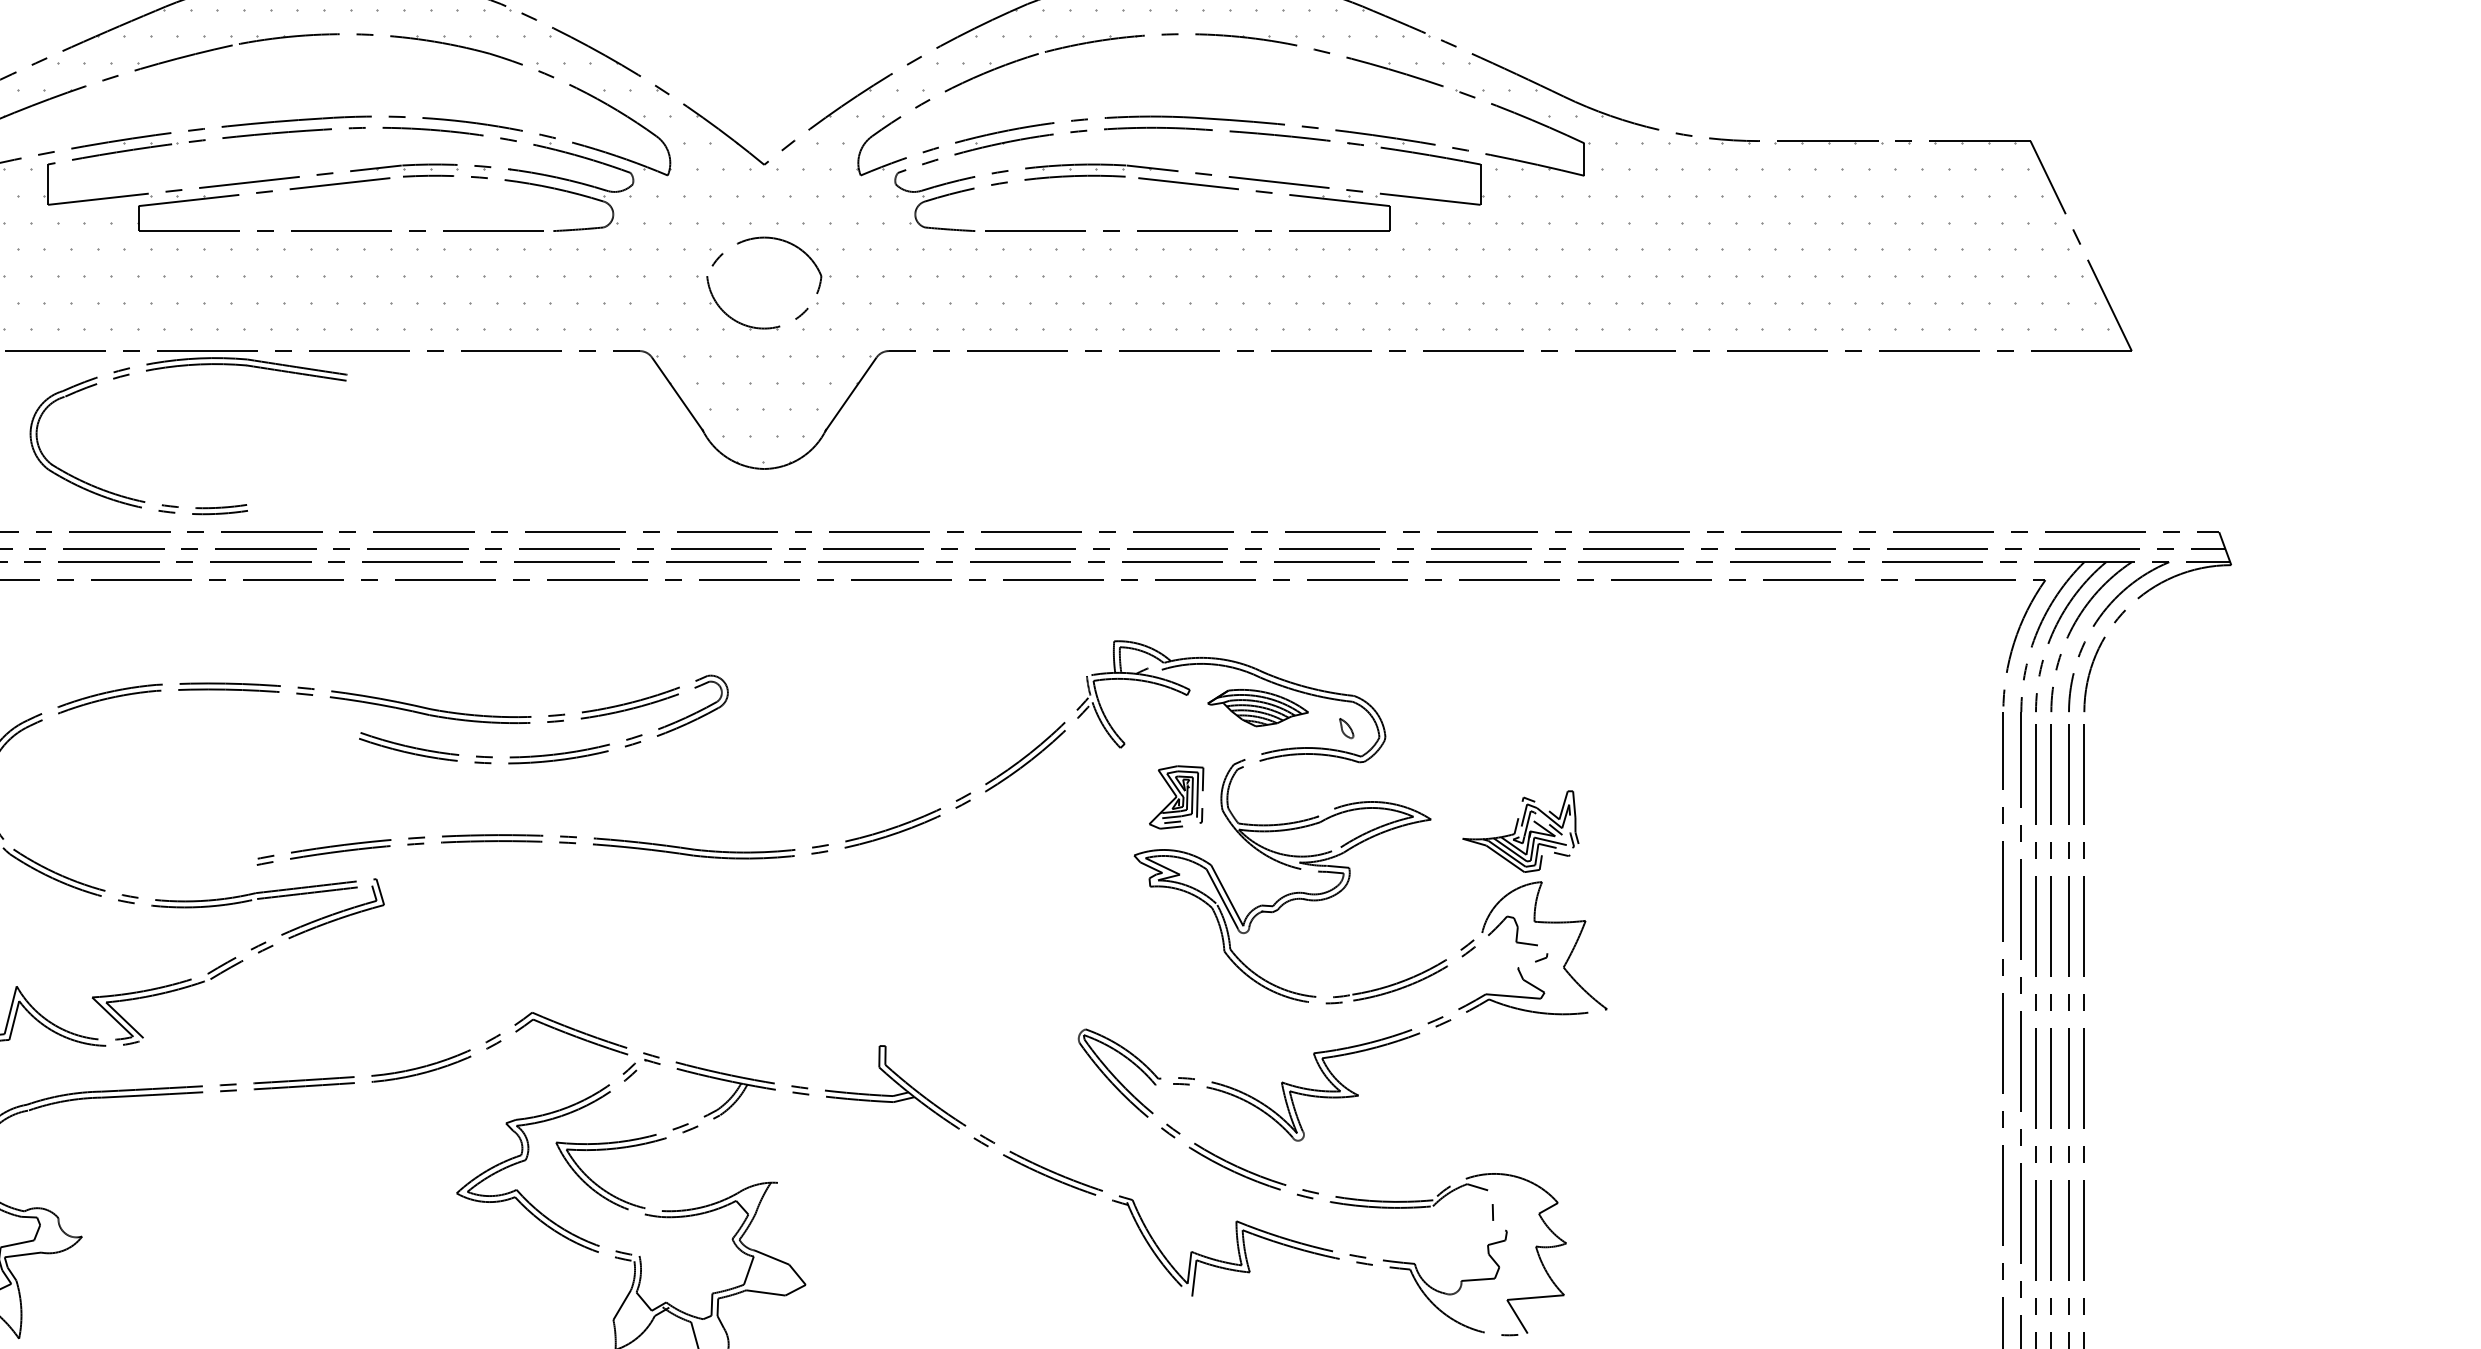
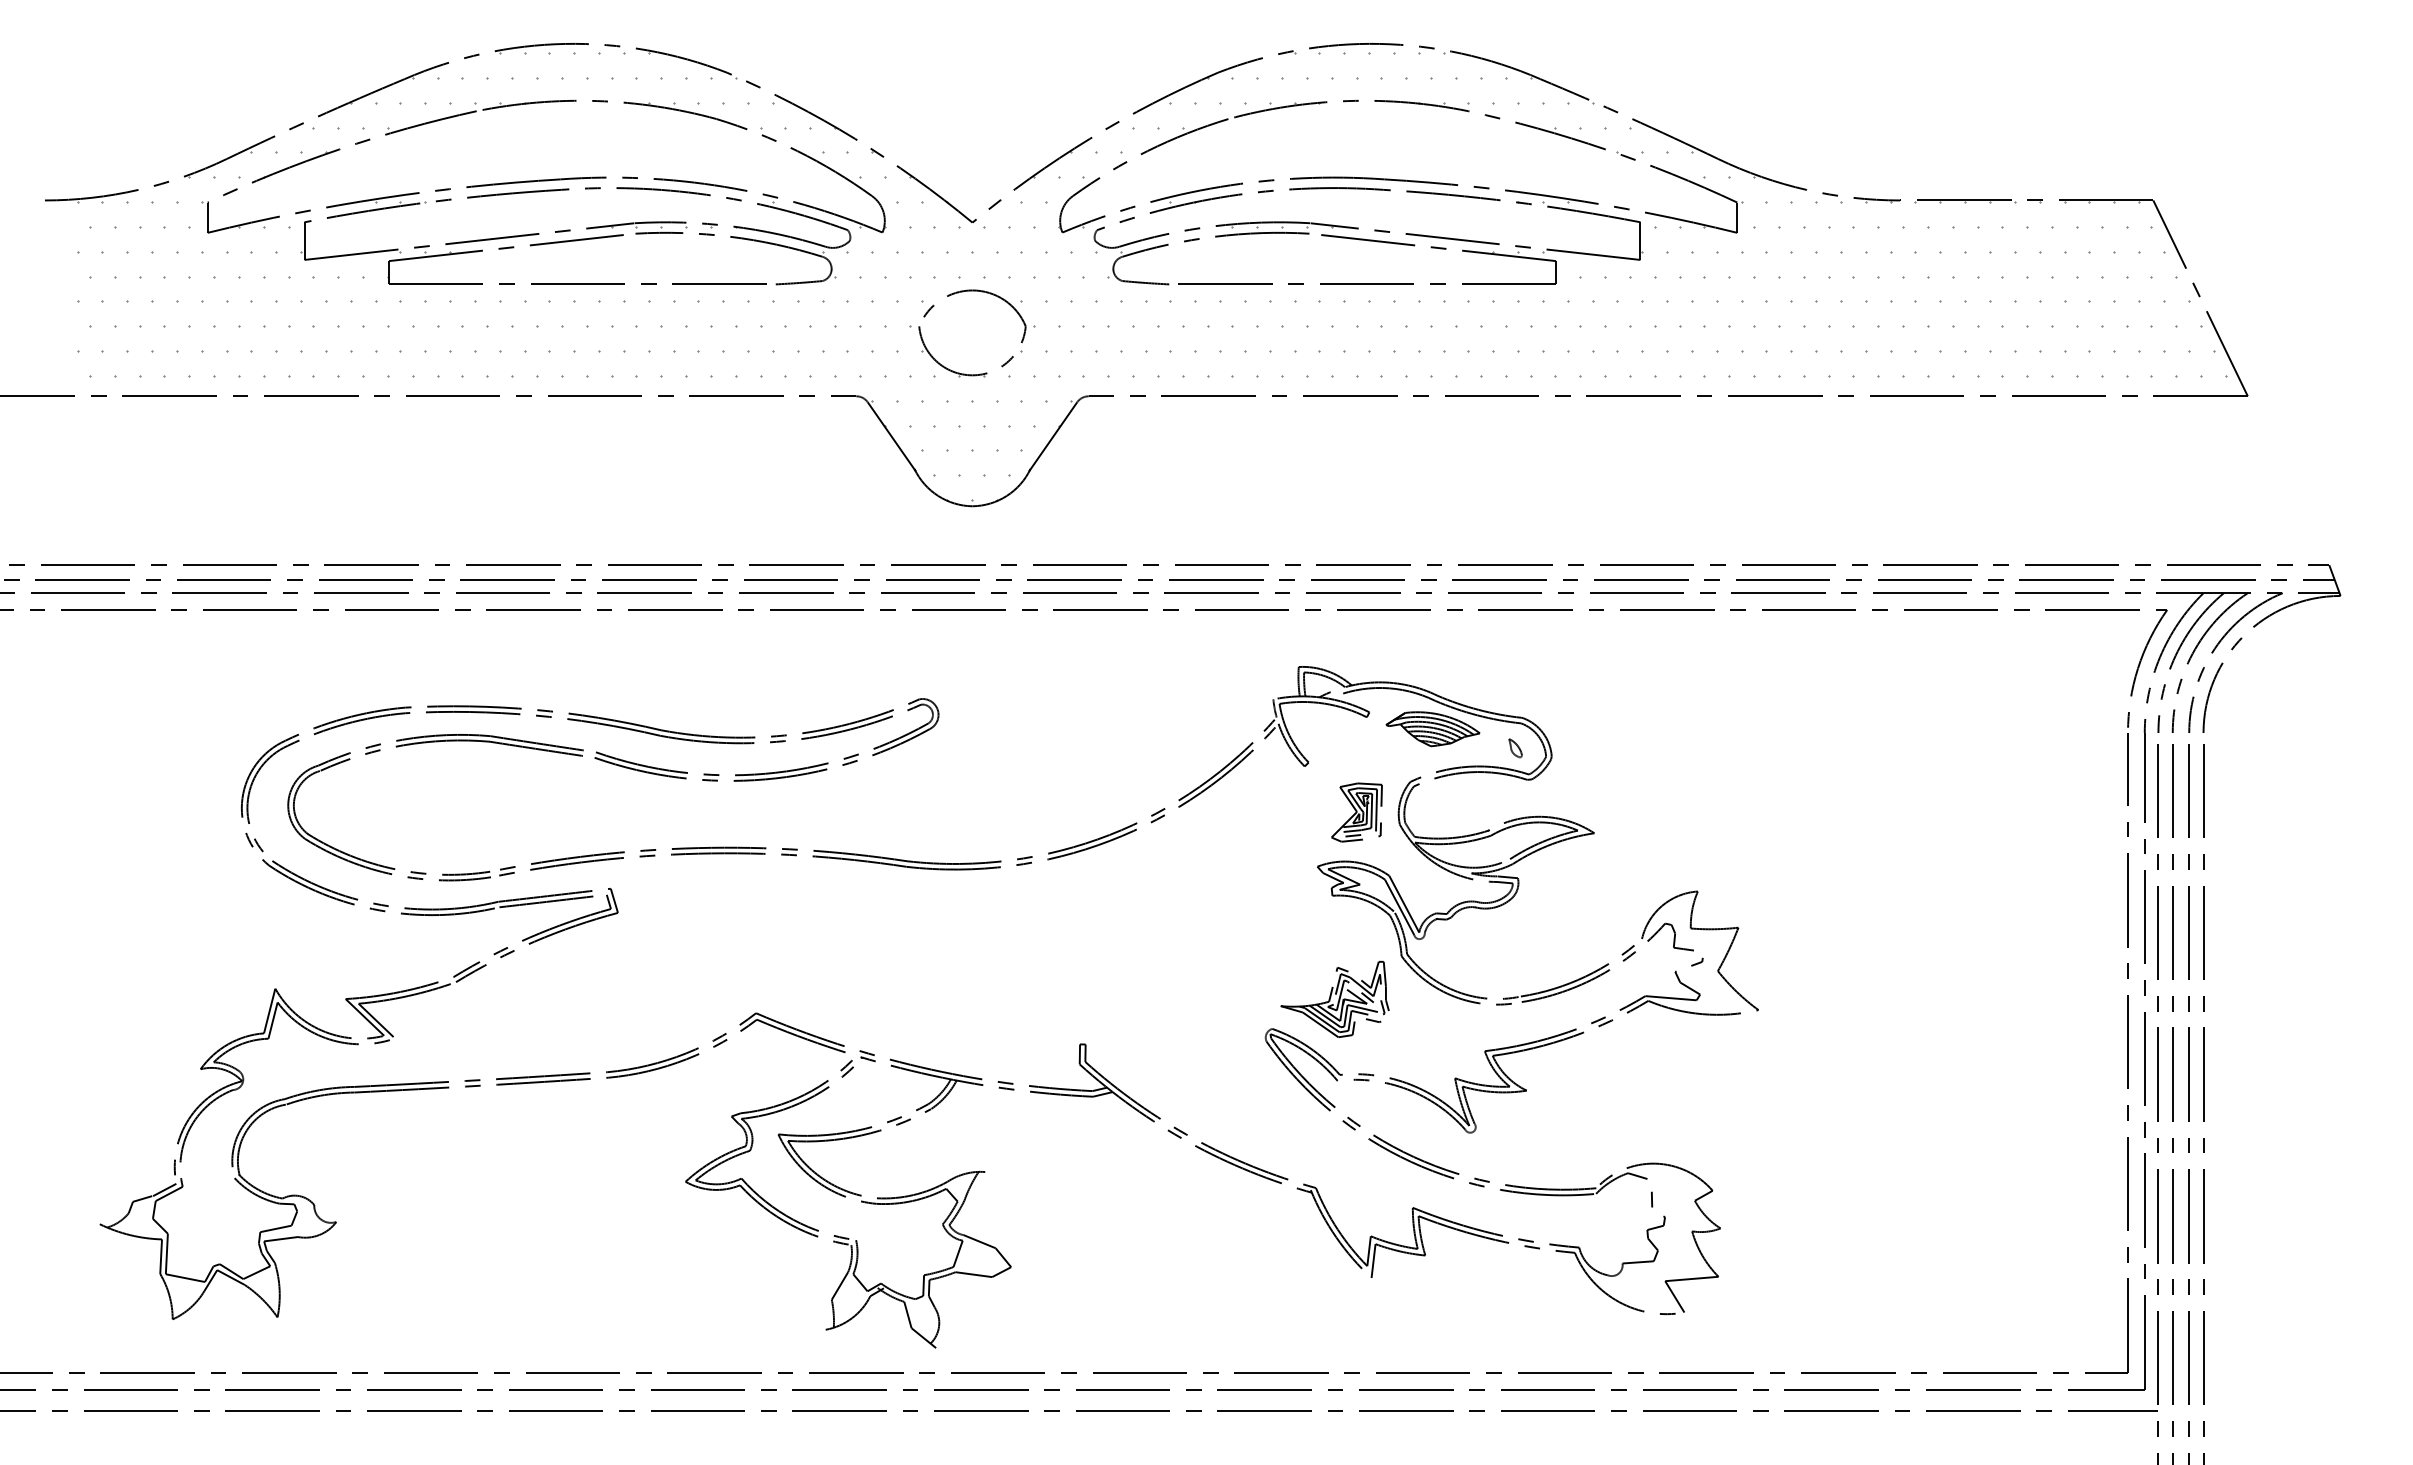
part: (178, 367) -> (426, 743), moved
part: (1520, 830) -> (1334, 998), moved

